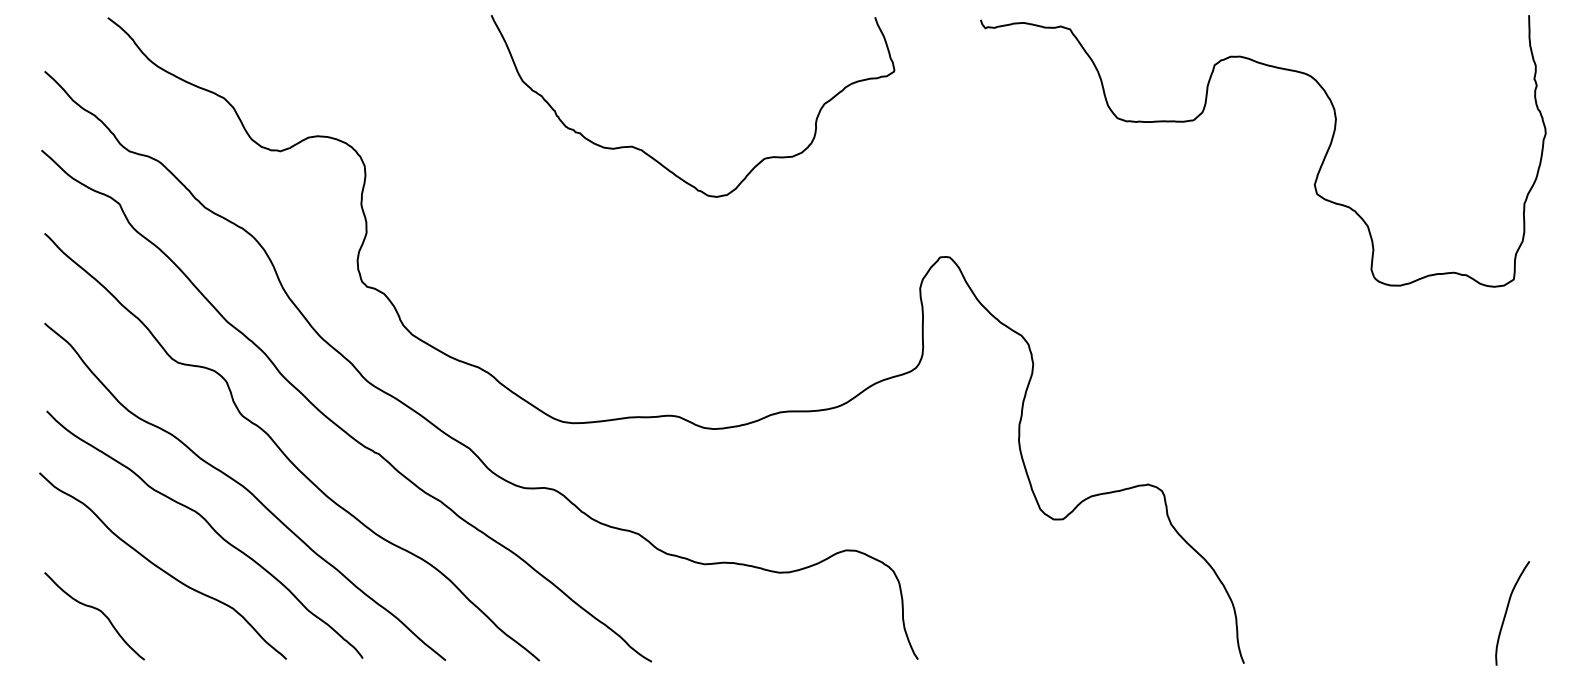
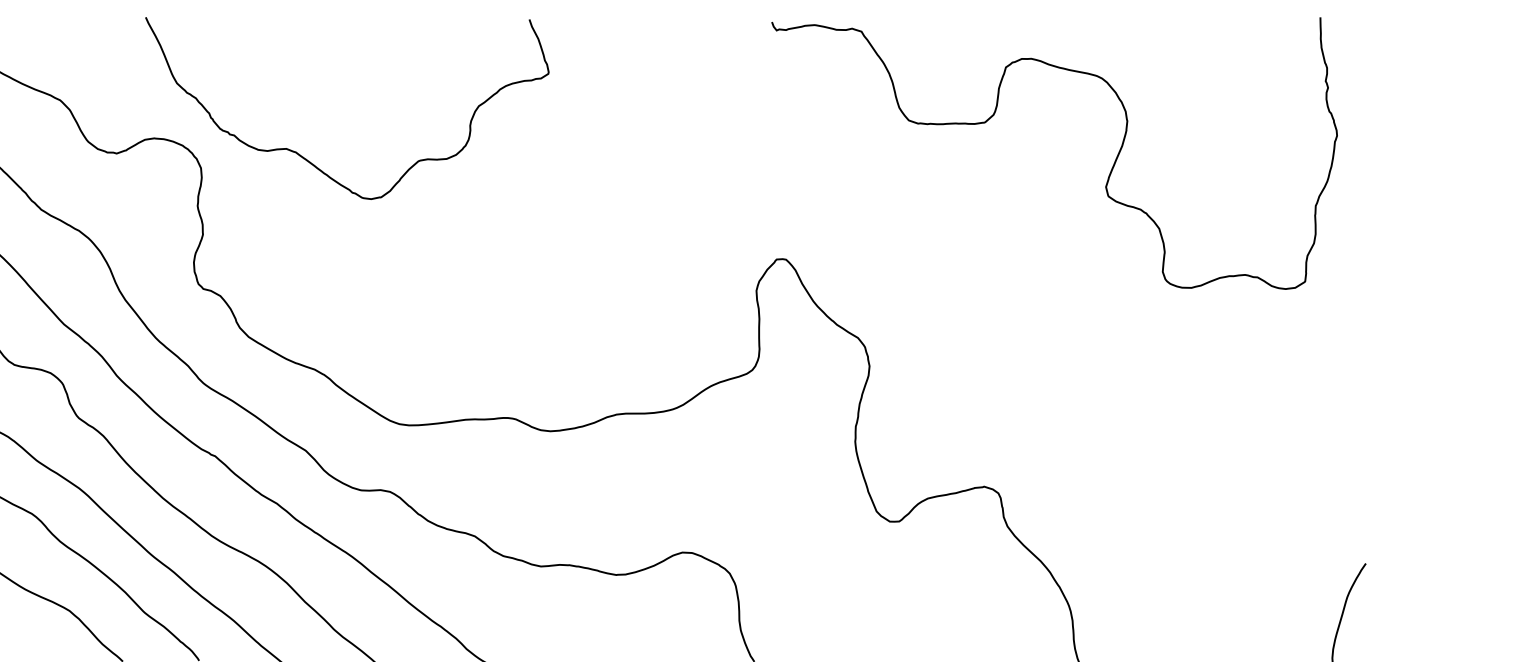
curve: (652, 156) -> (306, 158), moved
curve: (1317, 172) -> (1108, 174), moved

